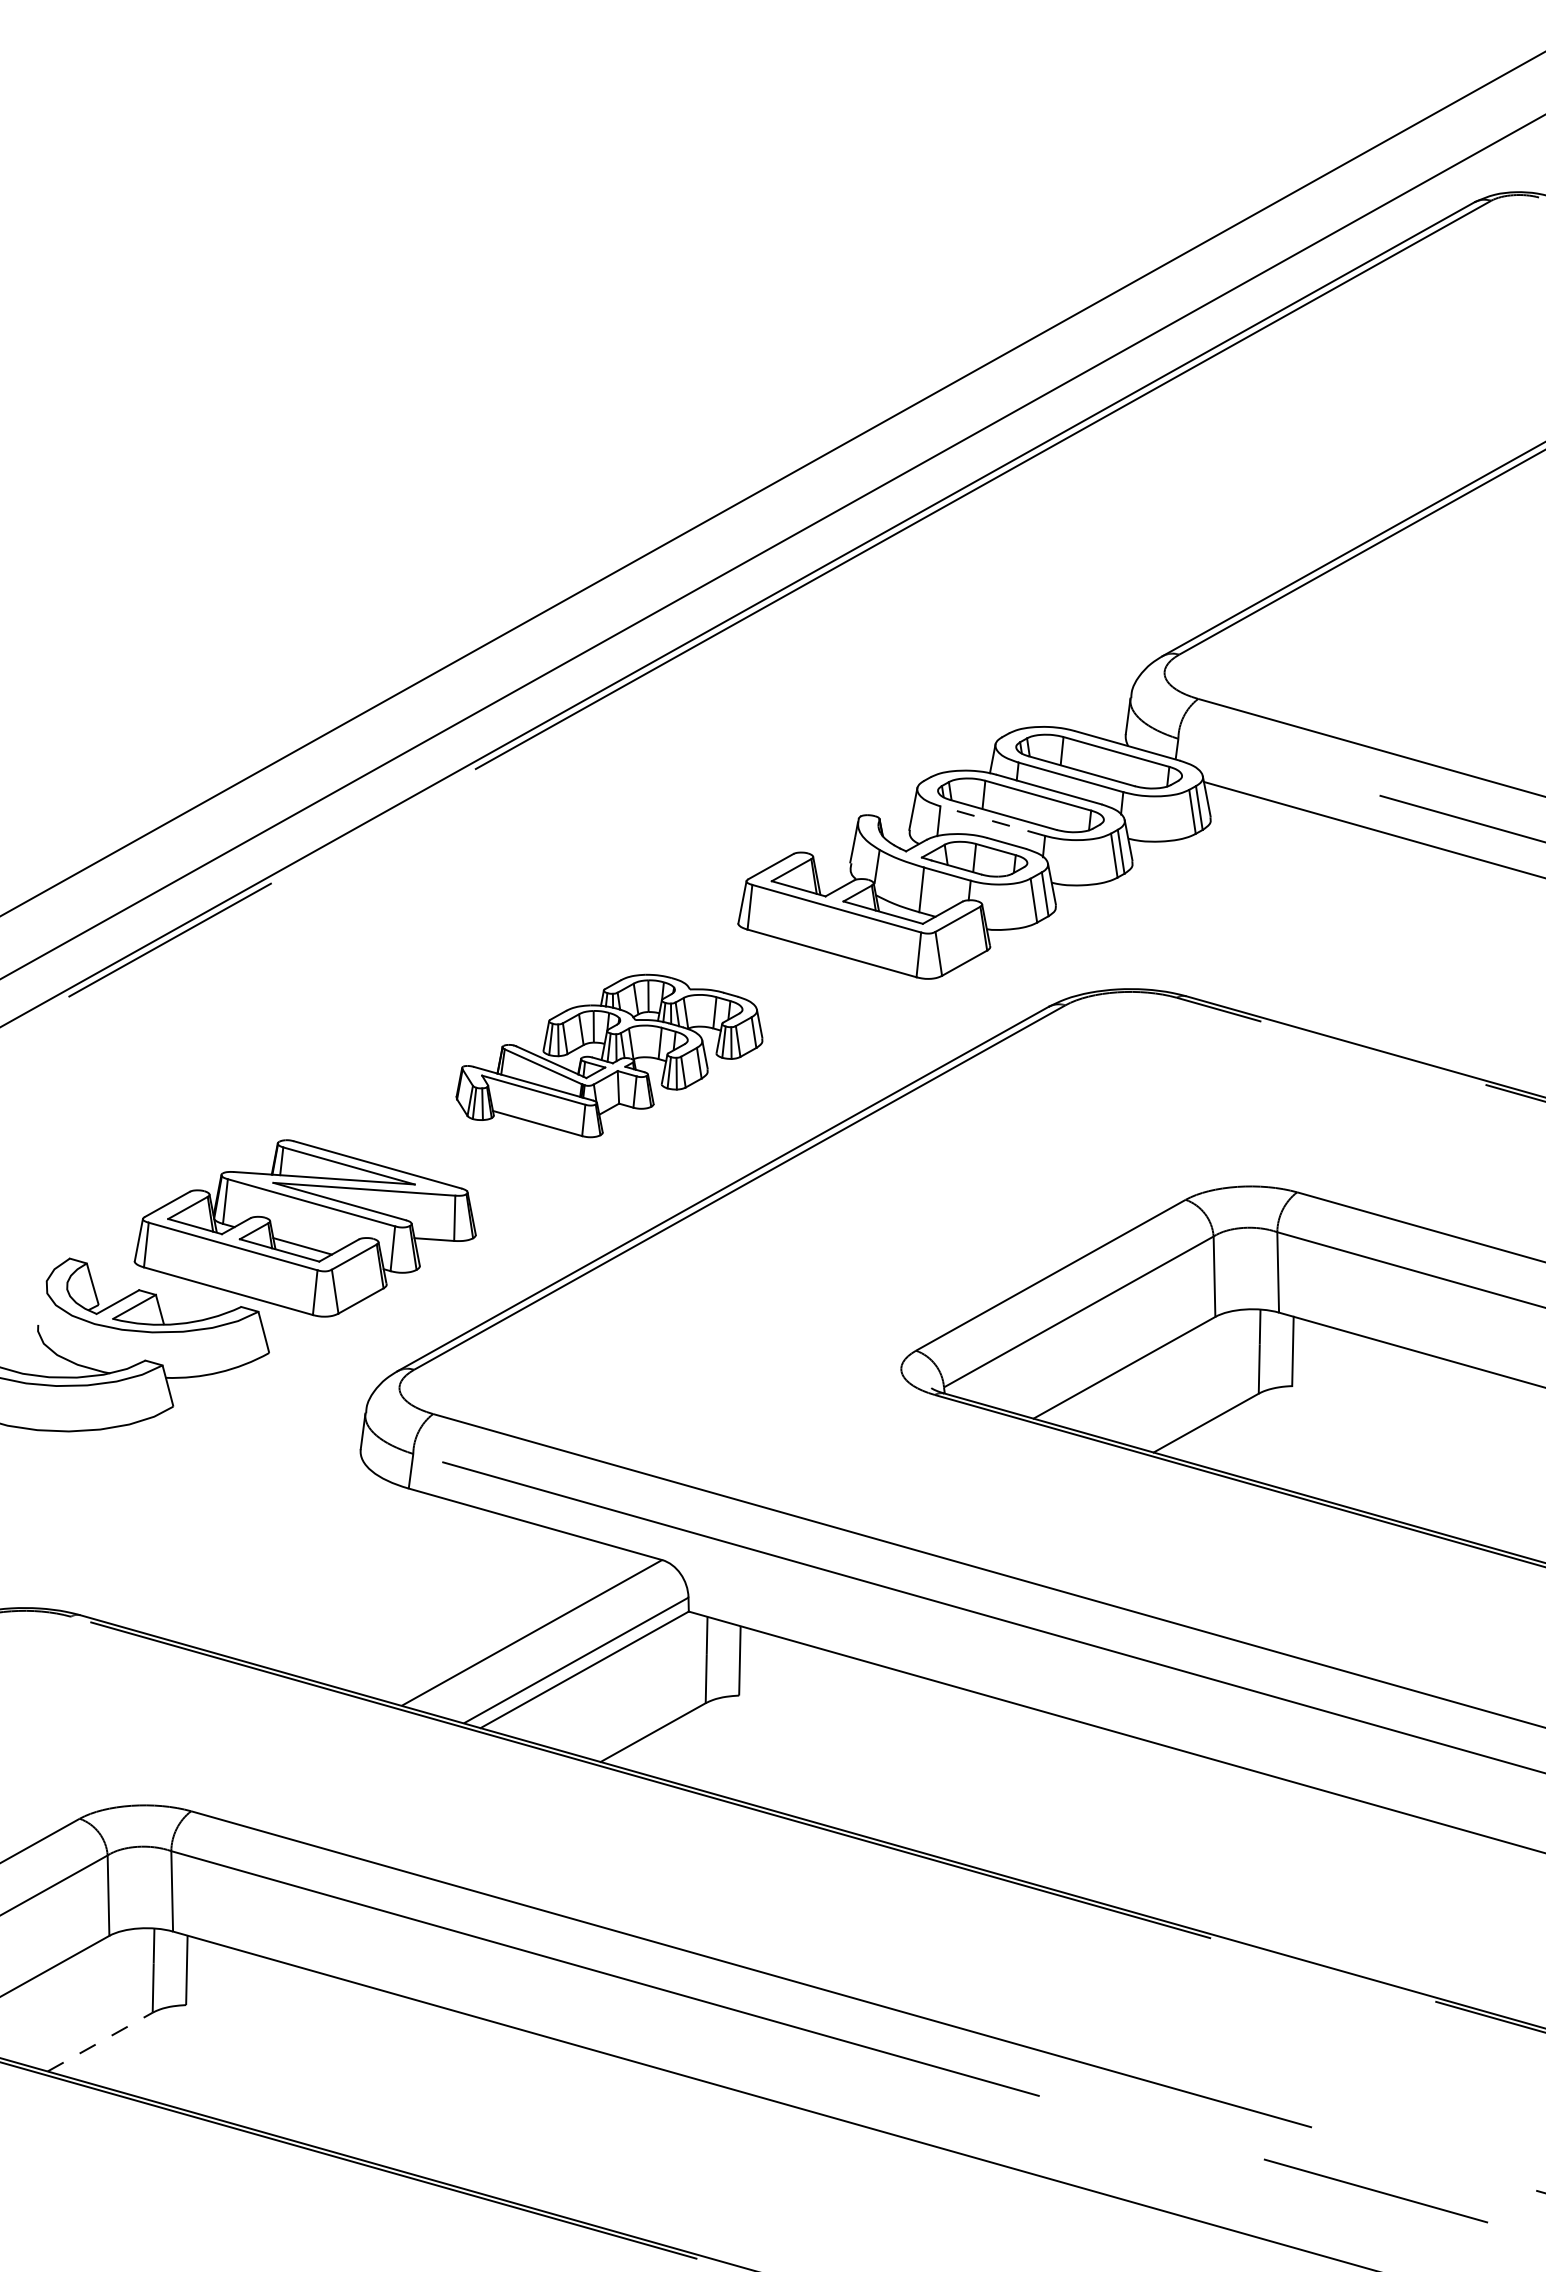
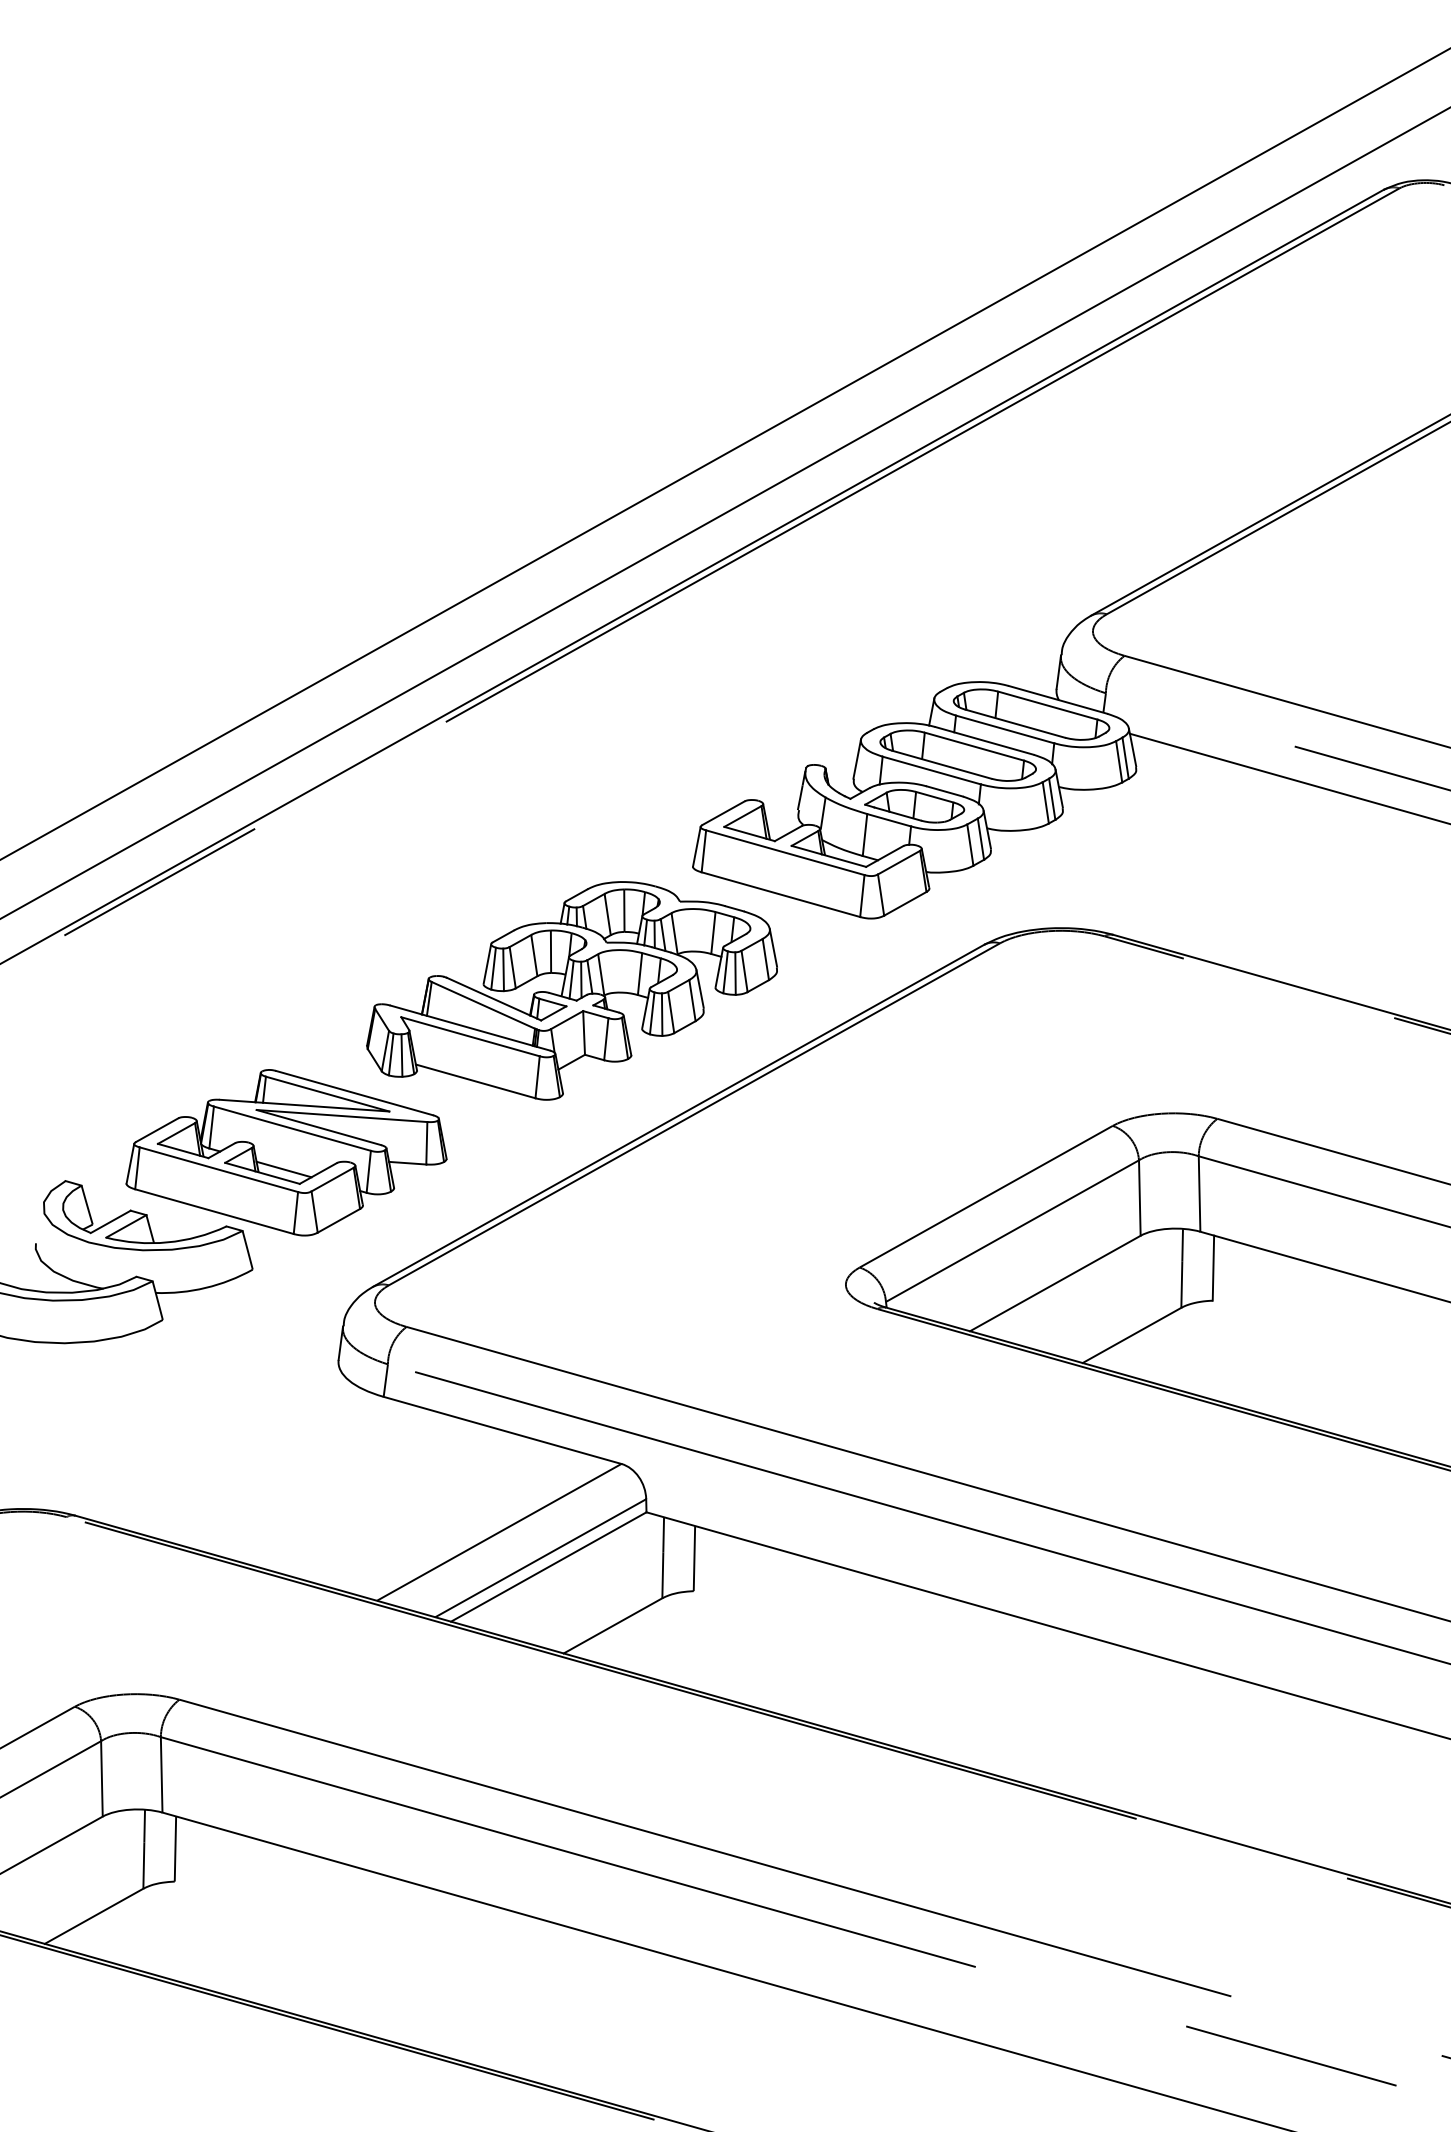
line: (992, 821) -> (931, 770), dashed -> solid
part: (608, 1055) -> (571, 990), size x1.43
line: (100, 2042) -> (94, 1916), dashed -> solid

